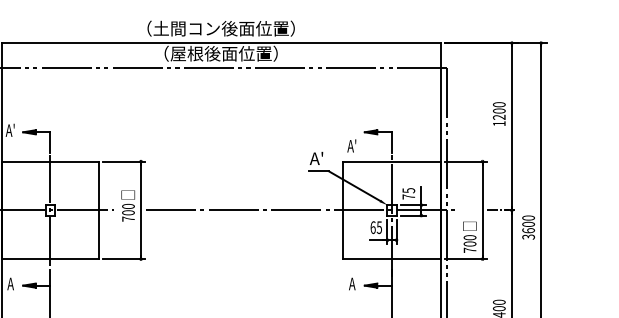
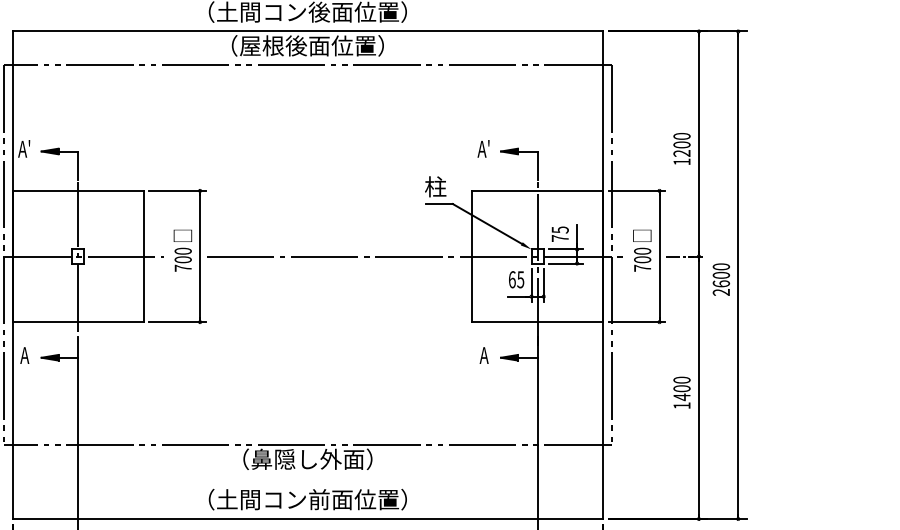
text: (498, 113) -> (681, 148), moved
text: (351, 145) -> (483, 148), moved
text: (316, 158) -> (435, 186), A' -> 柱
text: (469, 237) -> (642, 250), moved
text: (528, 237) -> (721, 292), 3600 -> 2600

